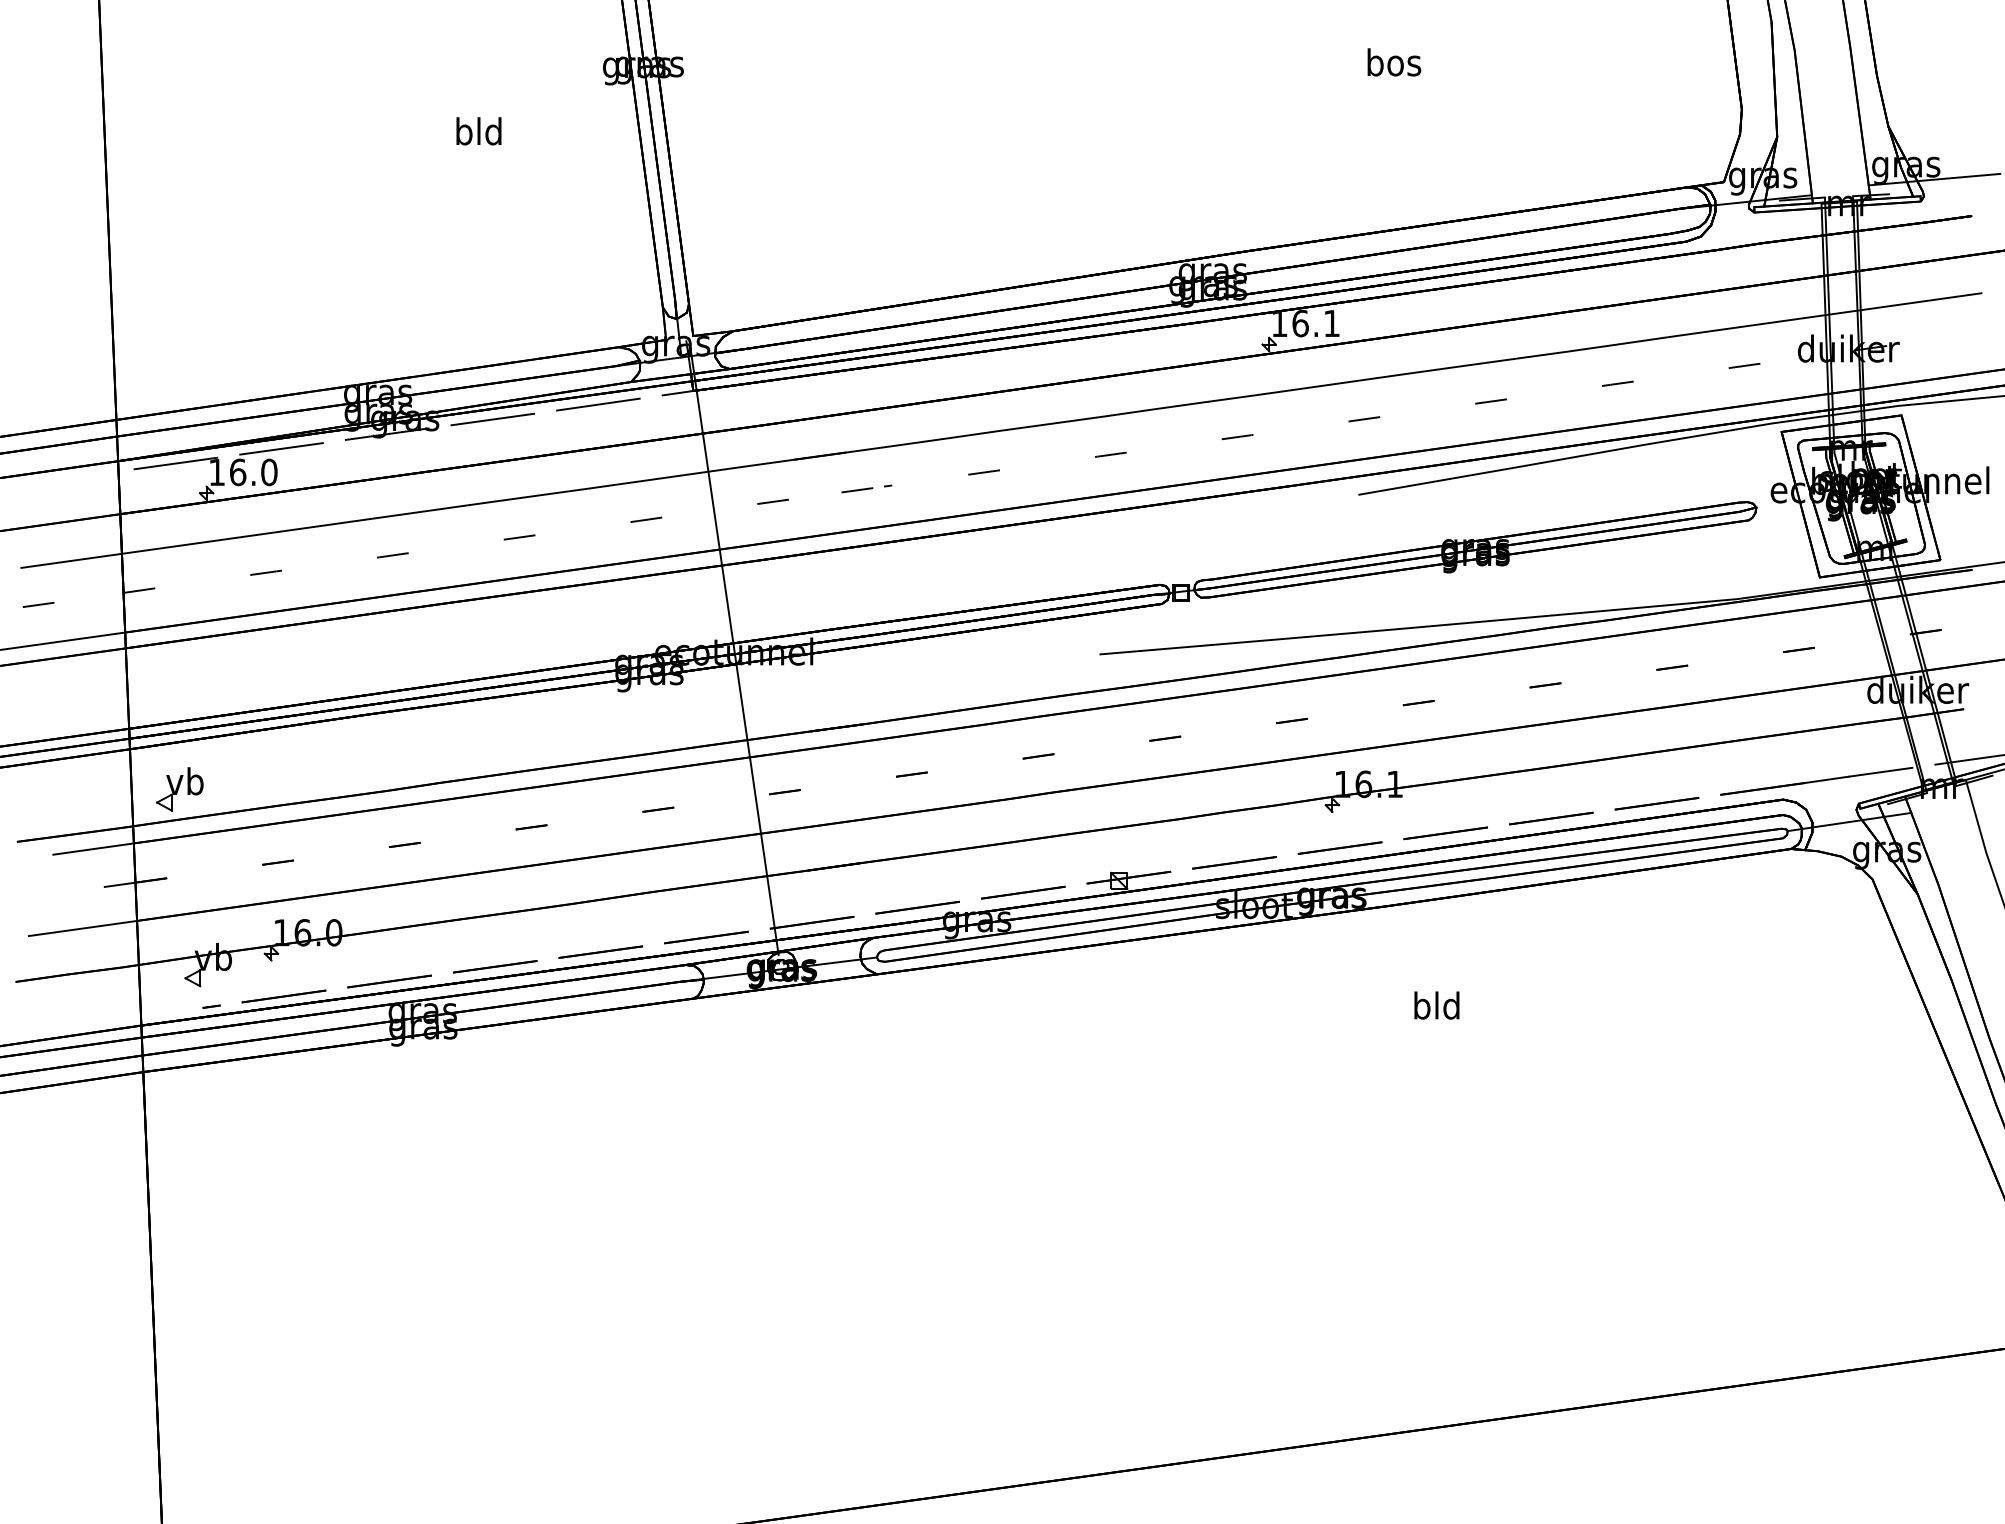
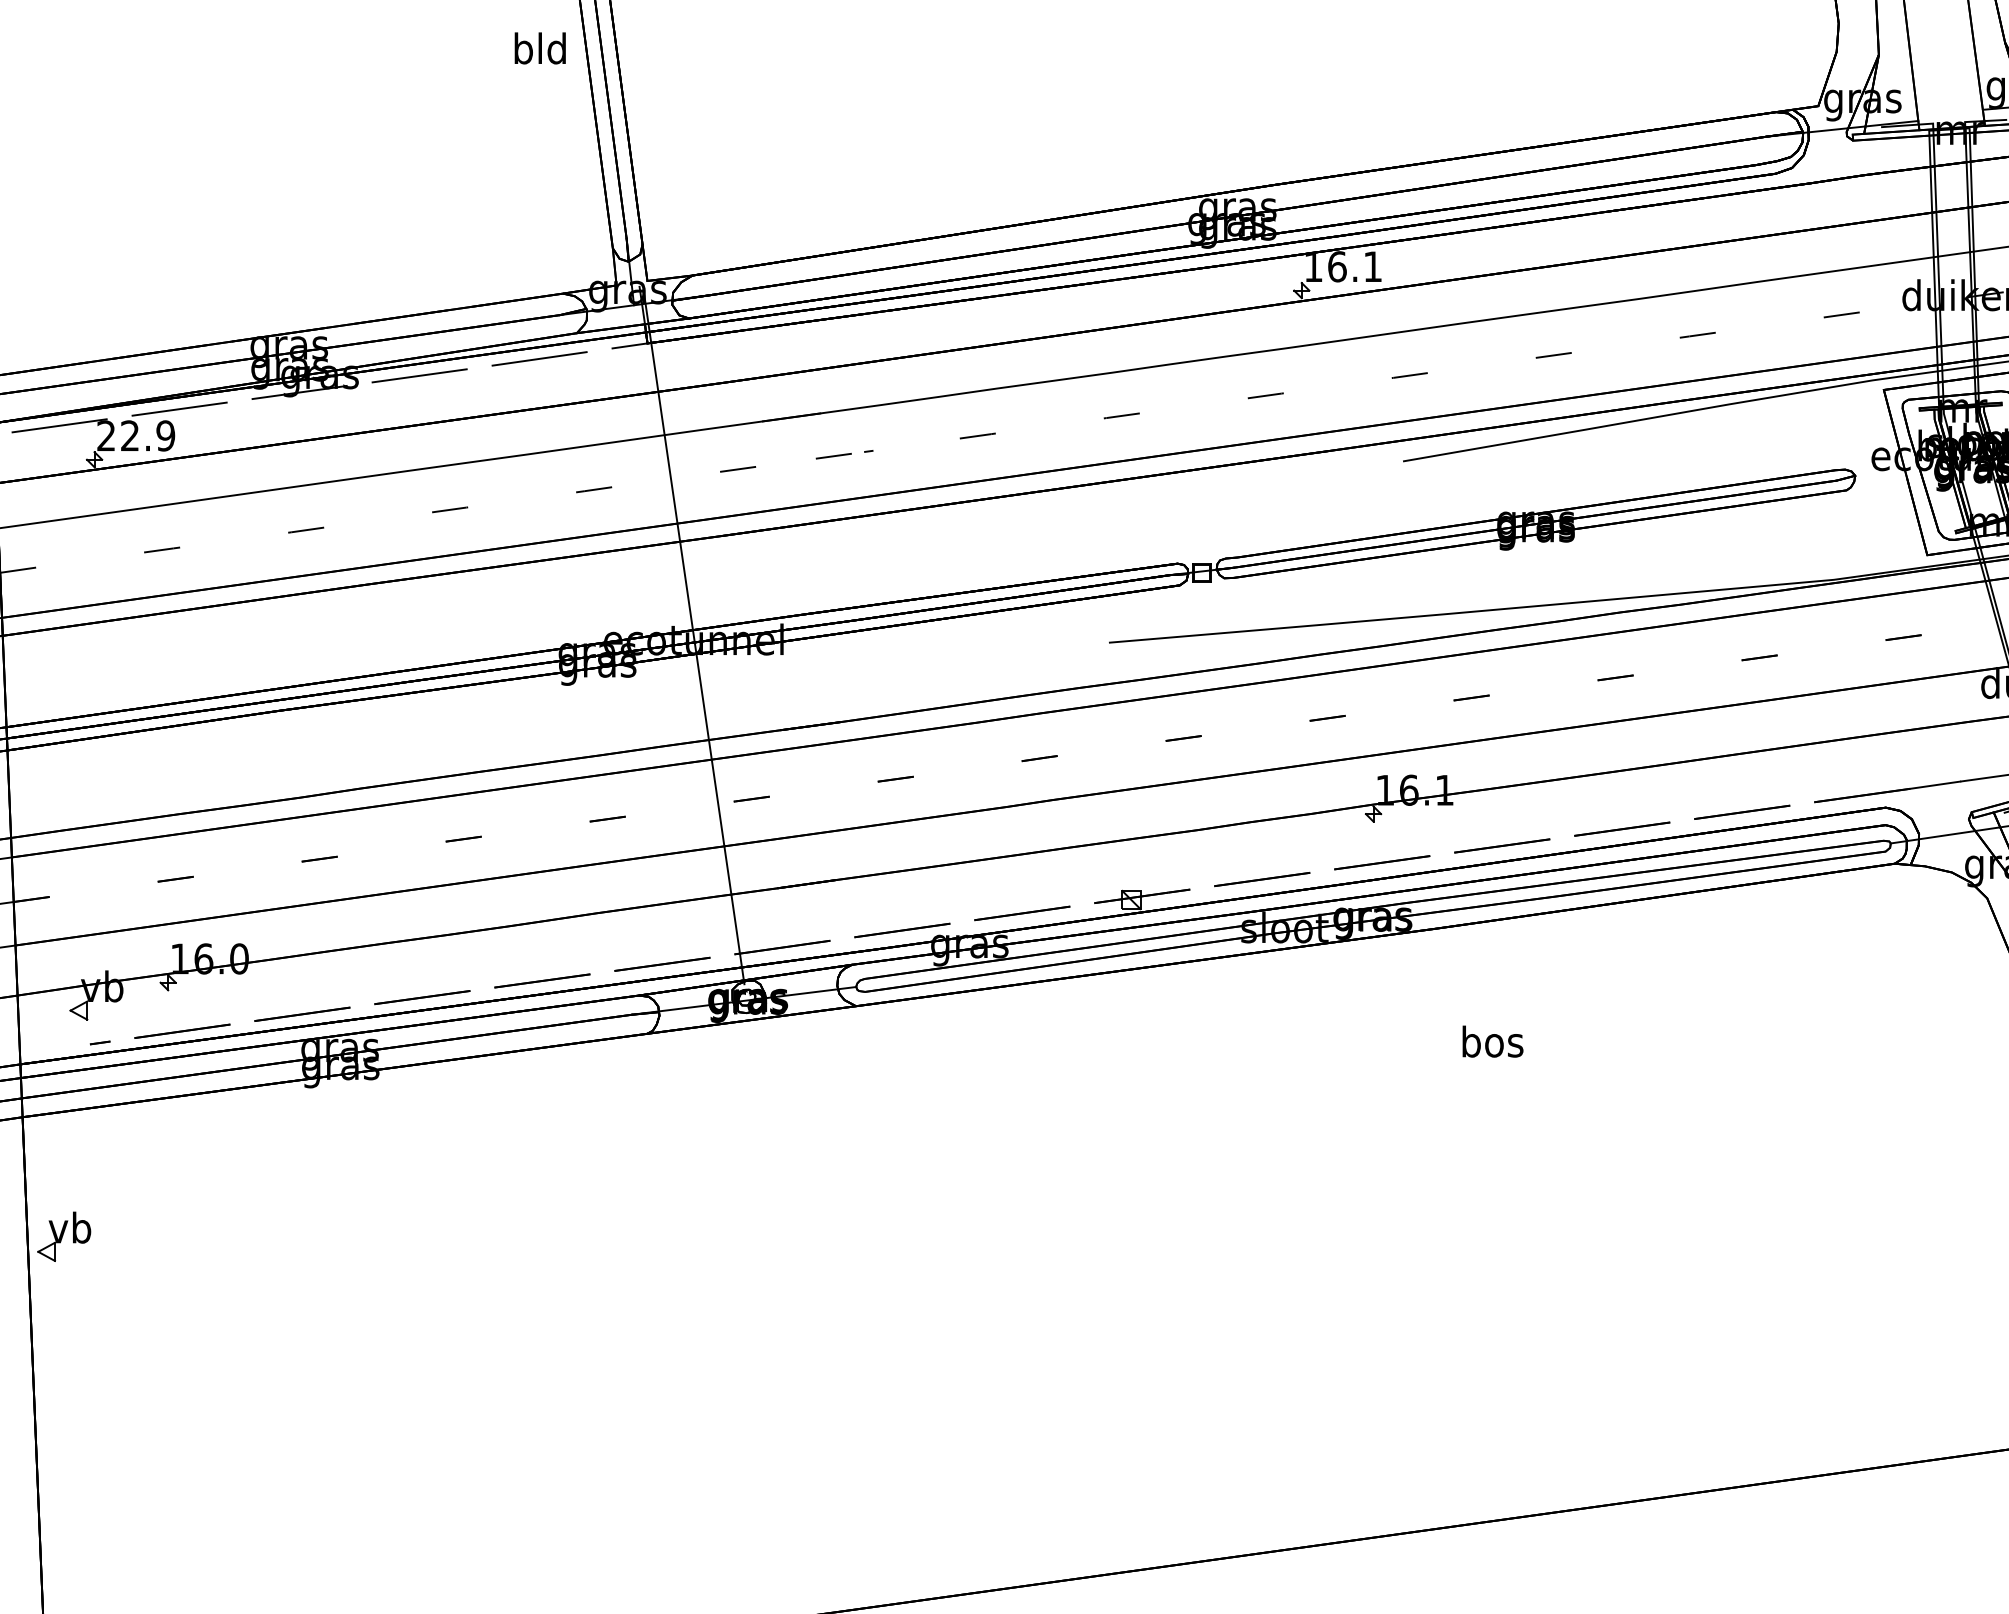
text: (478, 131) -> (539, 48), moved
text: (243, 472) -> (136, 436), 16.0 -> 22.9
part: (179, 789) -> (63, 1236), moved
text: (1437, 1005) -> (1492, 1041), bld -> bos

